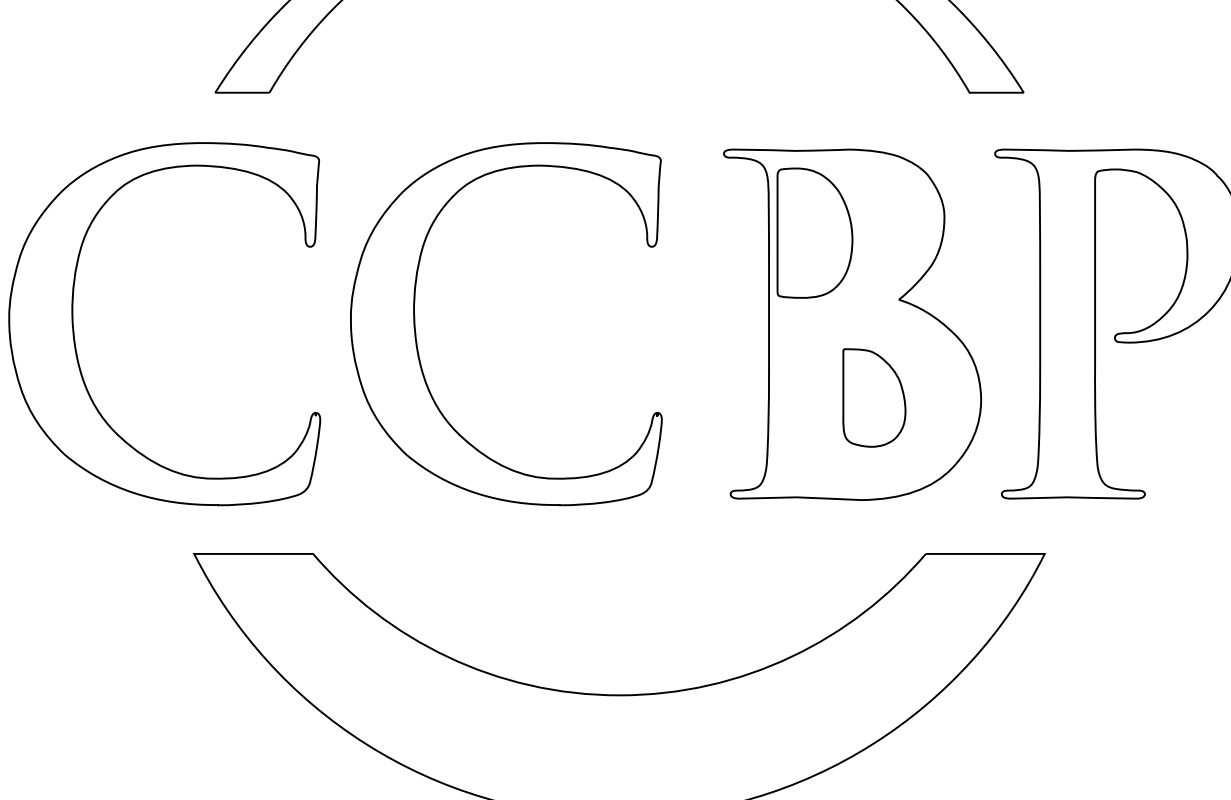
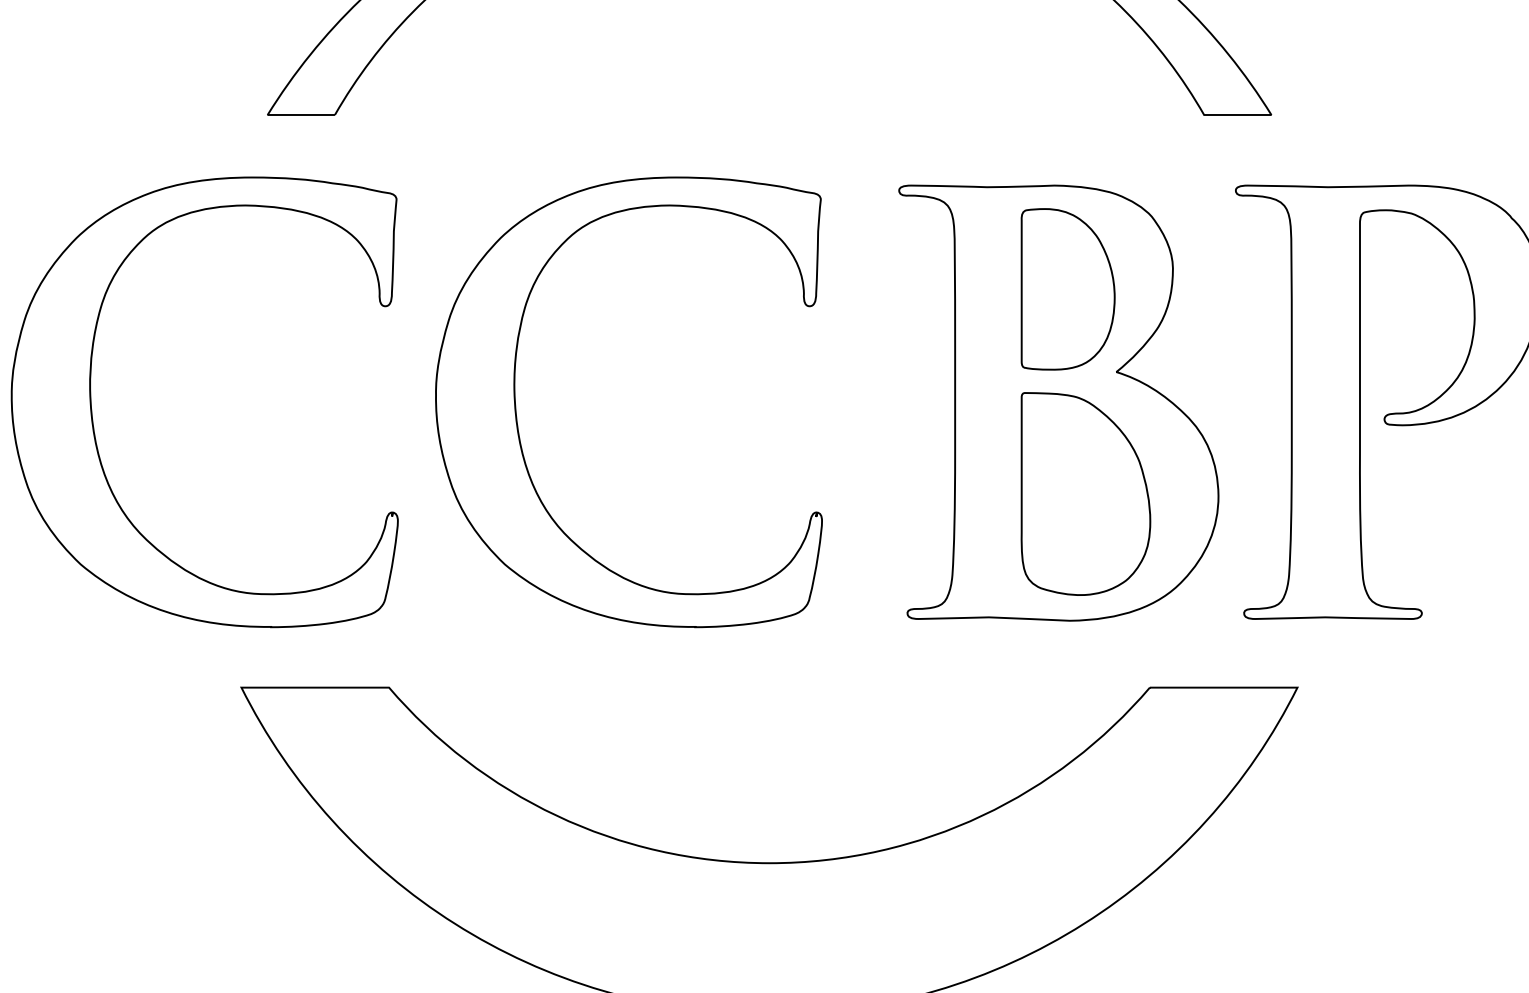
part: (814, 233) -> (1067, 289), moved
part: (874, 397) -> (1085, 493), size x1.67

